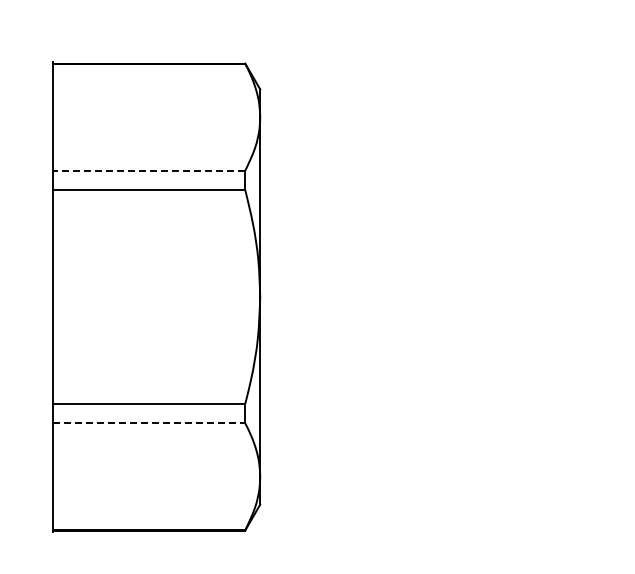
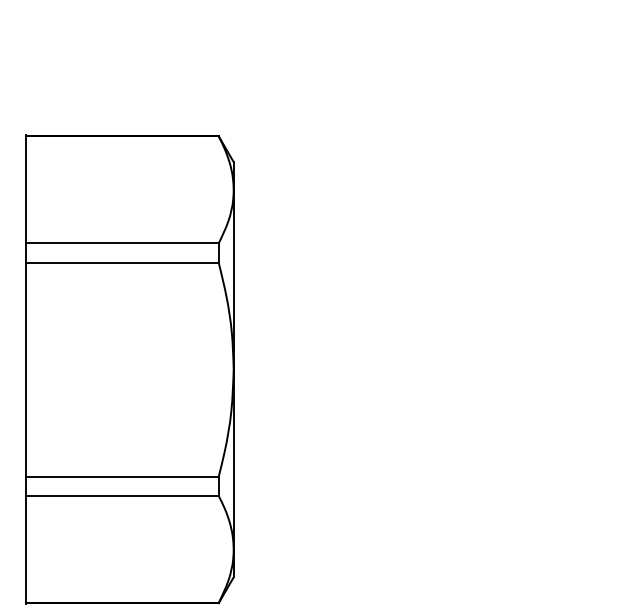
line: (148, 170) -> (121, 243), dashed -> solid
line: (149, 422) -> (122, 495), dashed -> solid

